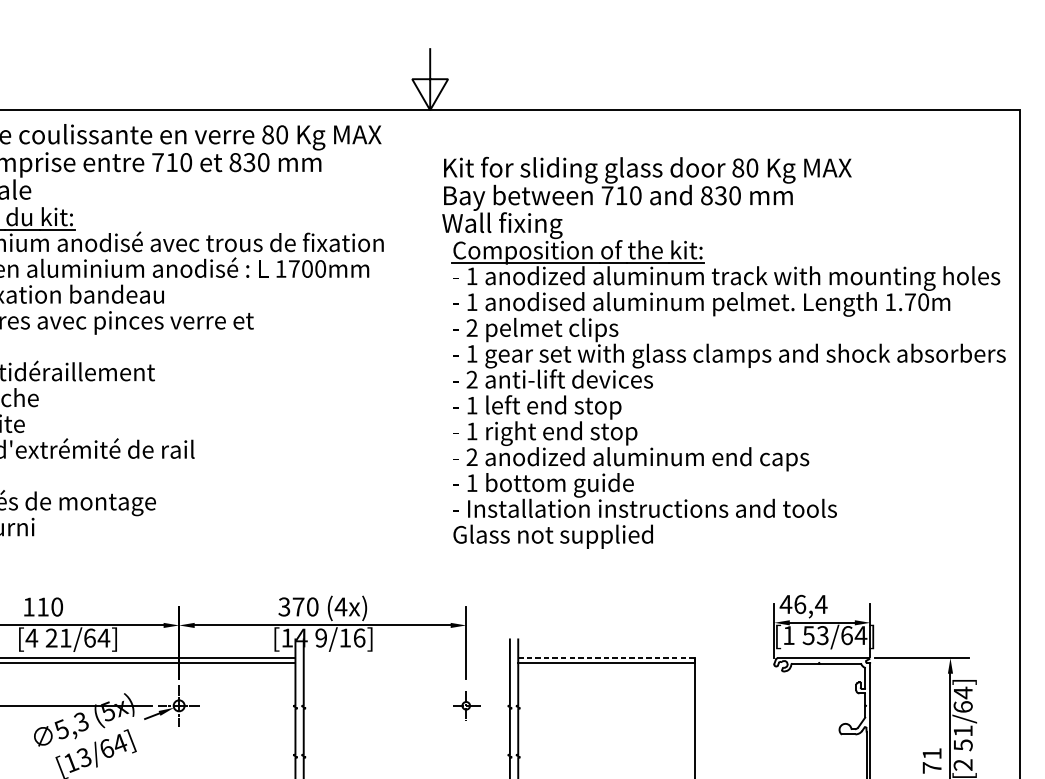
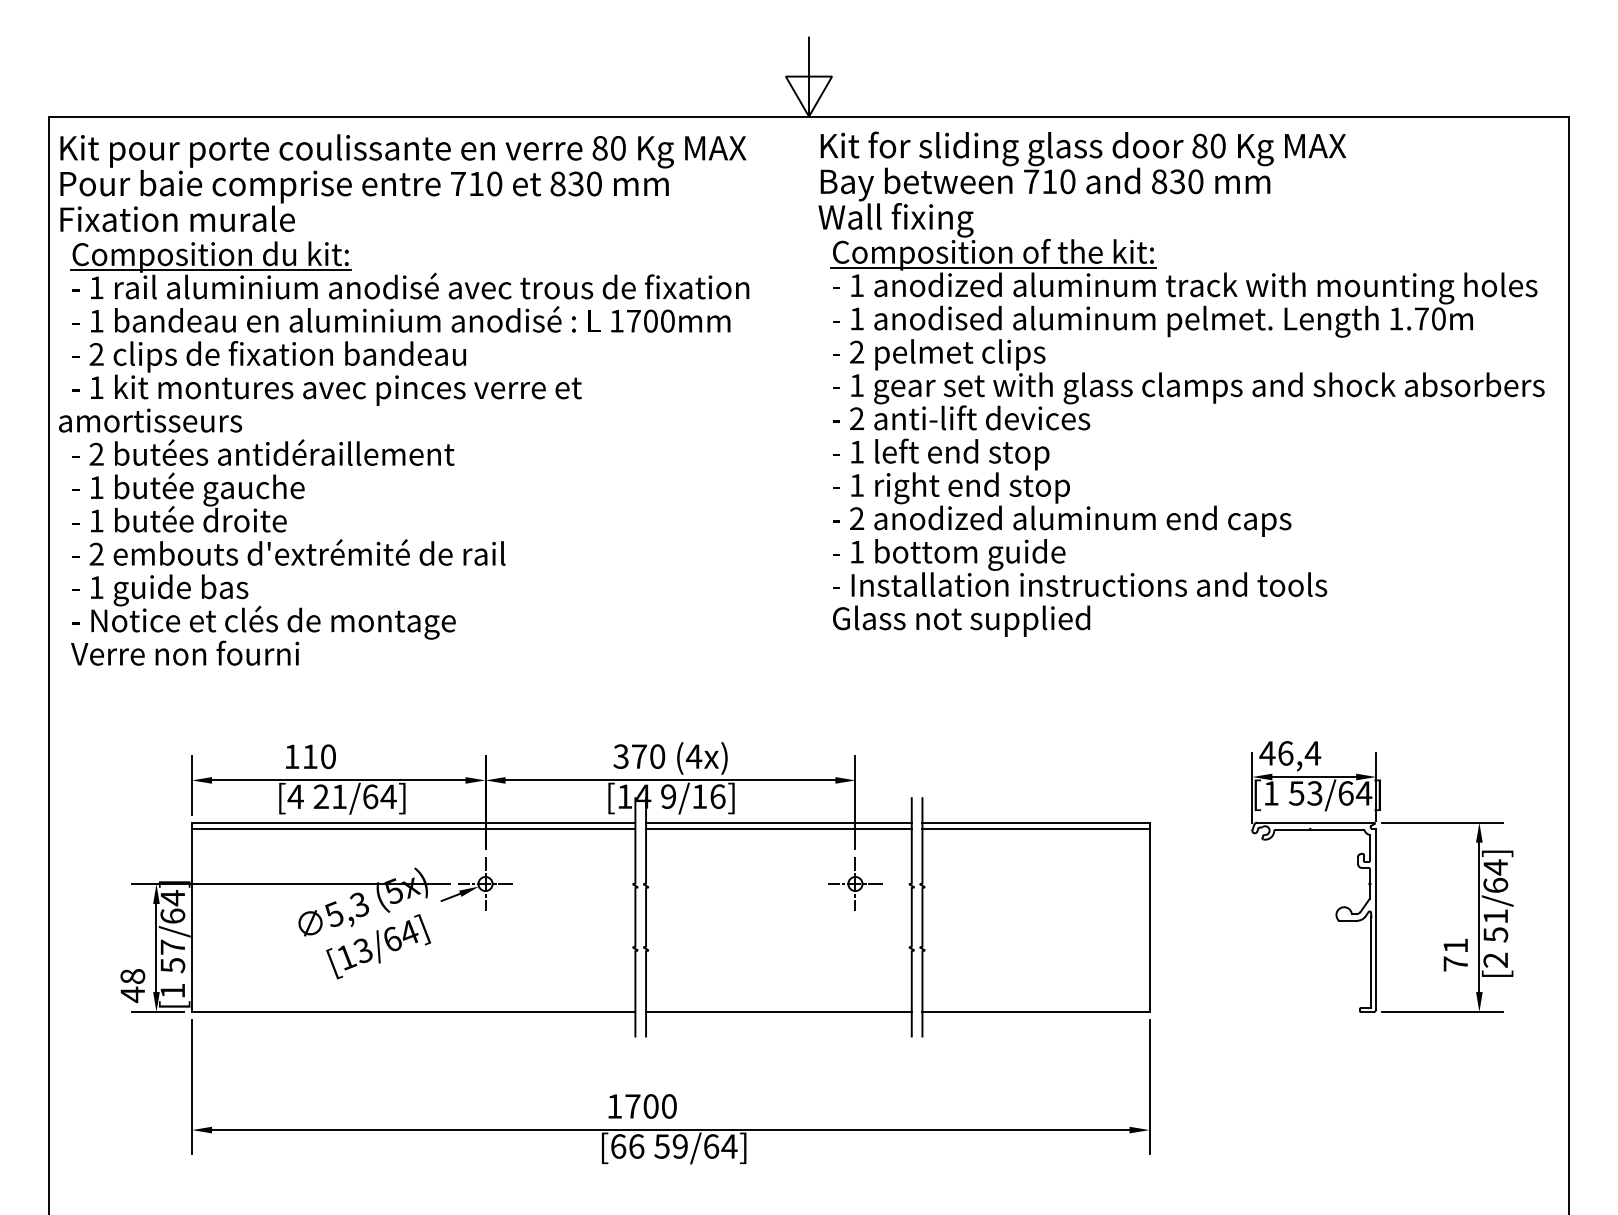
part: (723, 352) -> (1181, 383), moved
line: (406, 658) -> (778, 822), added
line: (606, 658) -> (1036, 822), dashed -> solid
line: (406, 662) -> (778, 828), added
part: (466, 705) -> (855, 883), size x1.43

